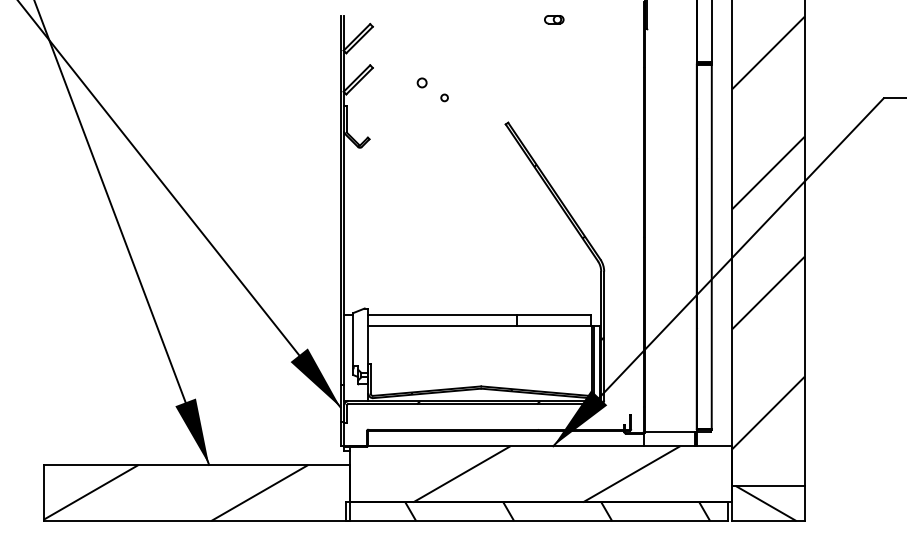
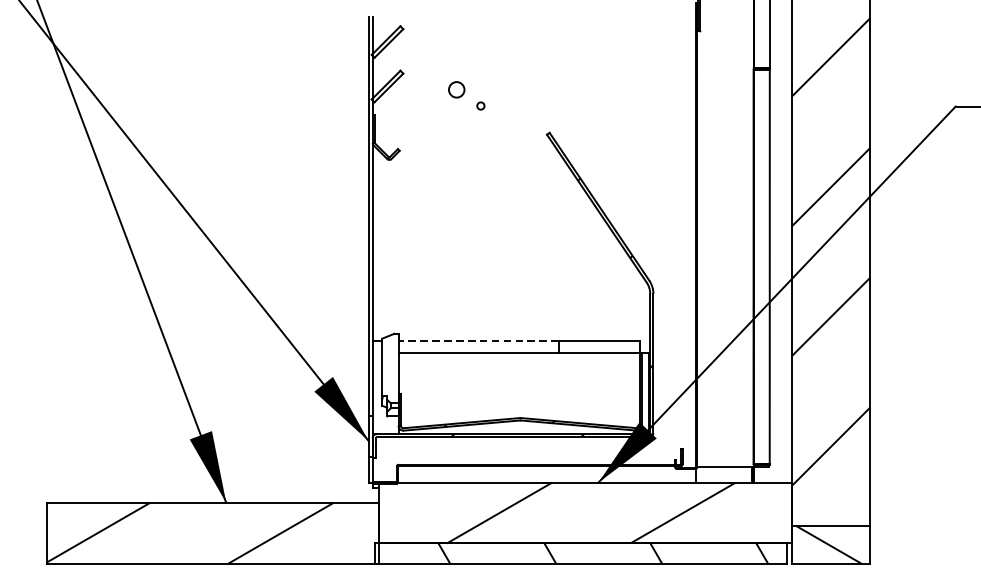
part: (554, 19) -> (599, 21), removed
circle: (421, 82) -> (455, 89), size x1.6
line: (442, 315) -> (478, 341), solid -> dashed

